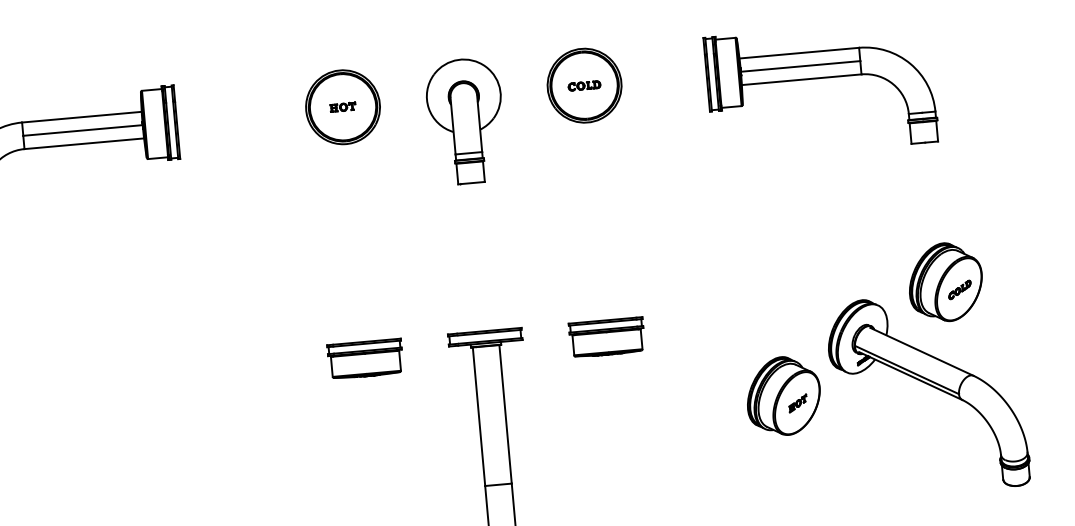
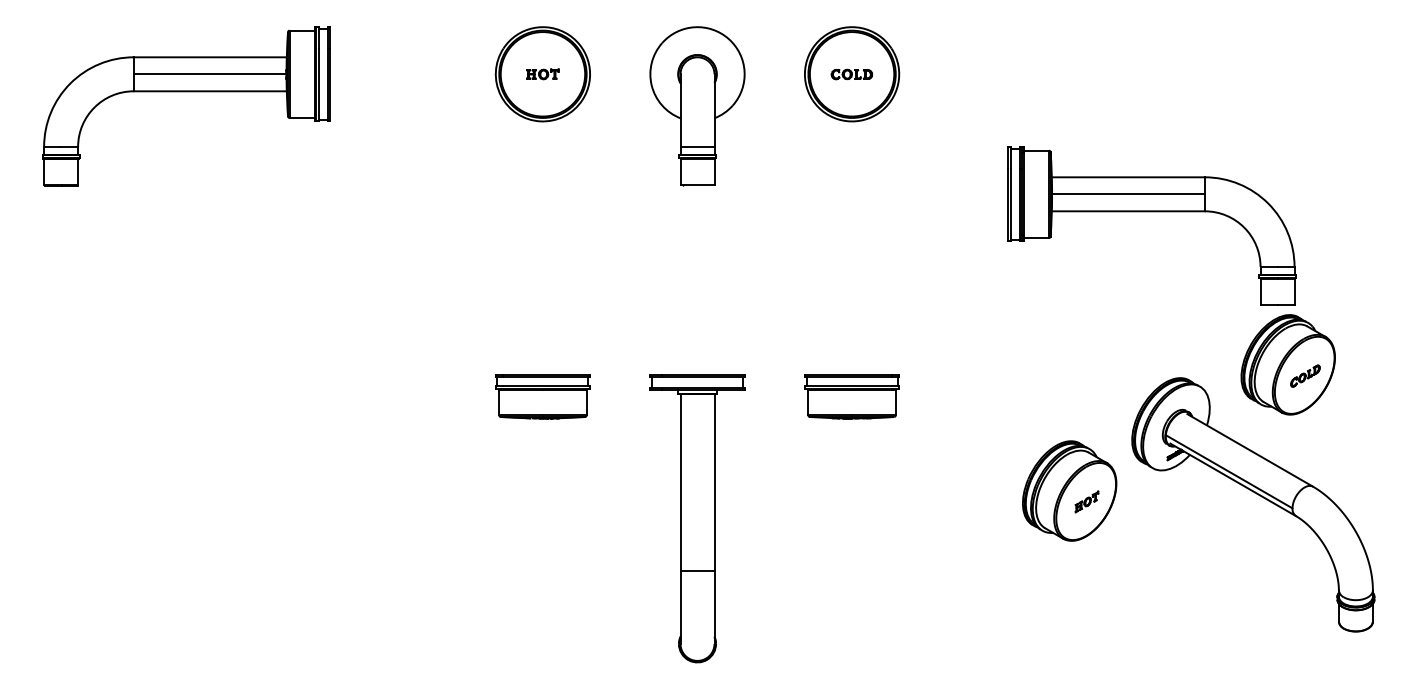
part: (819, 79) -> (1151, 212), moved

